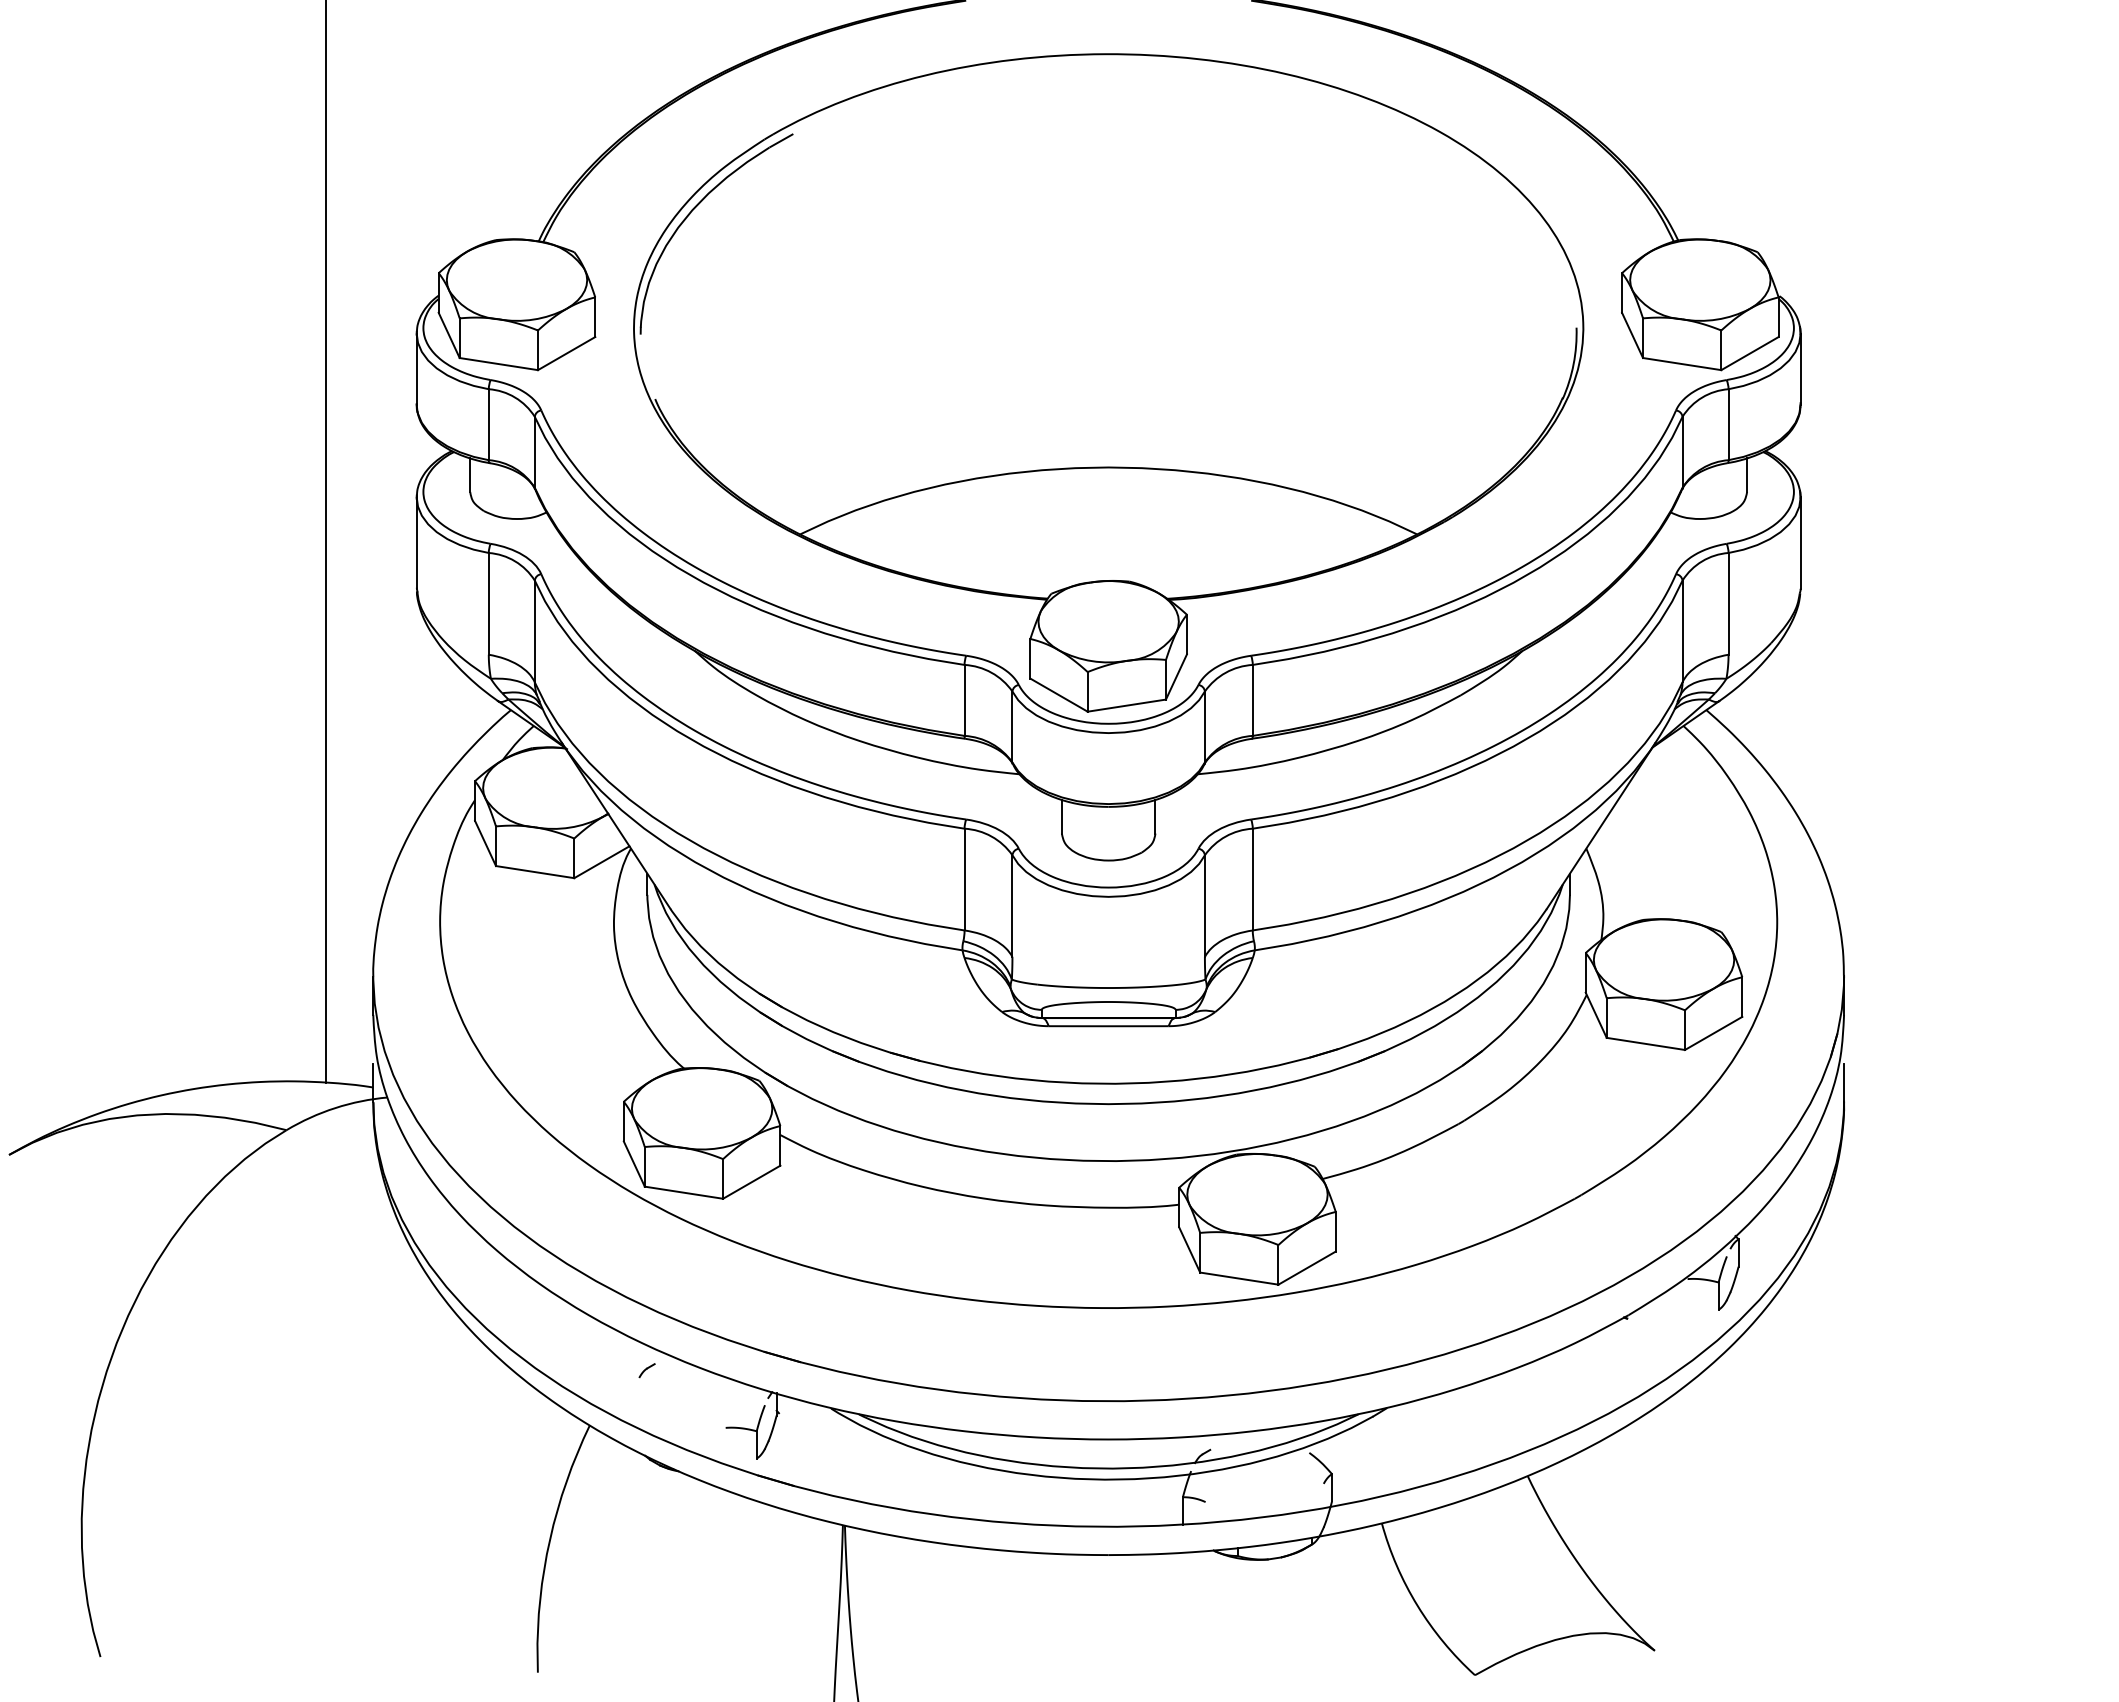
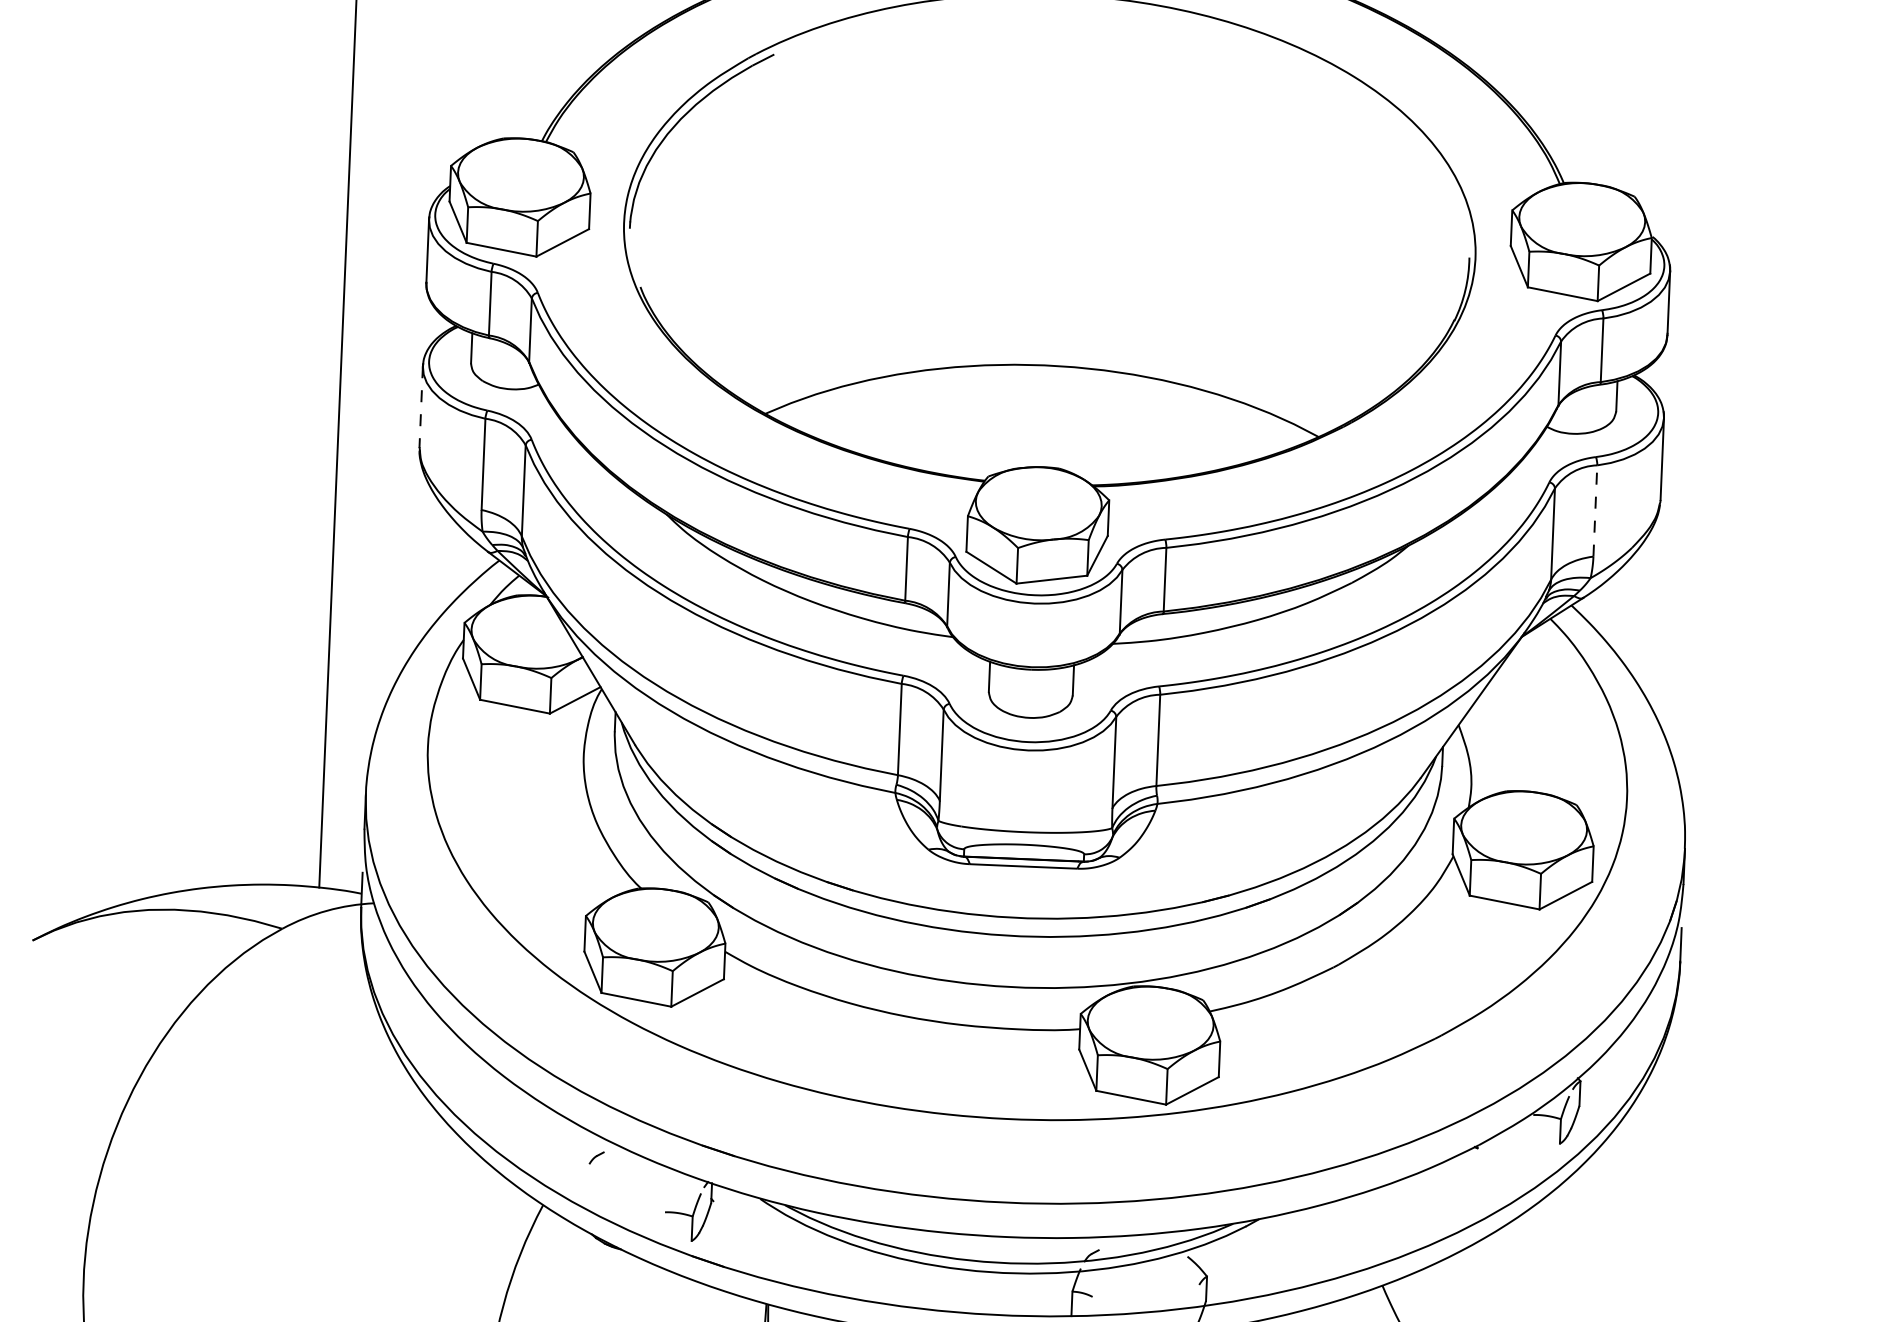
line: (416, 543) -> (420, 407), solid -> dashed
line: (1728, 603) -> (1595, 510), solid -> dashed

